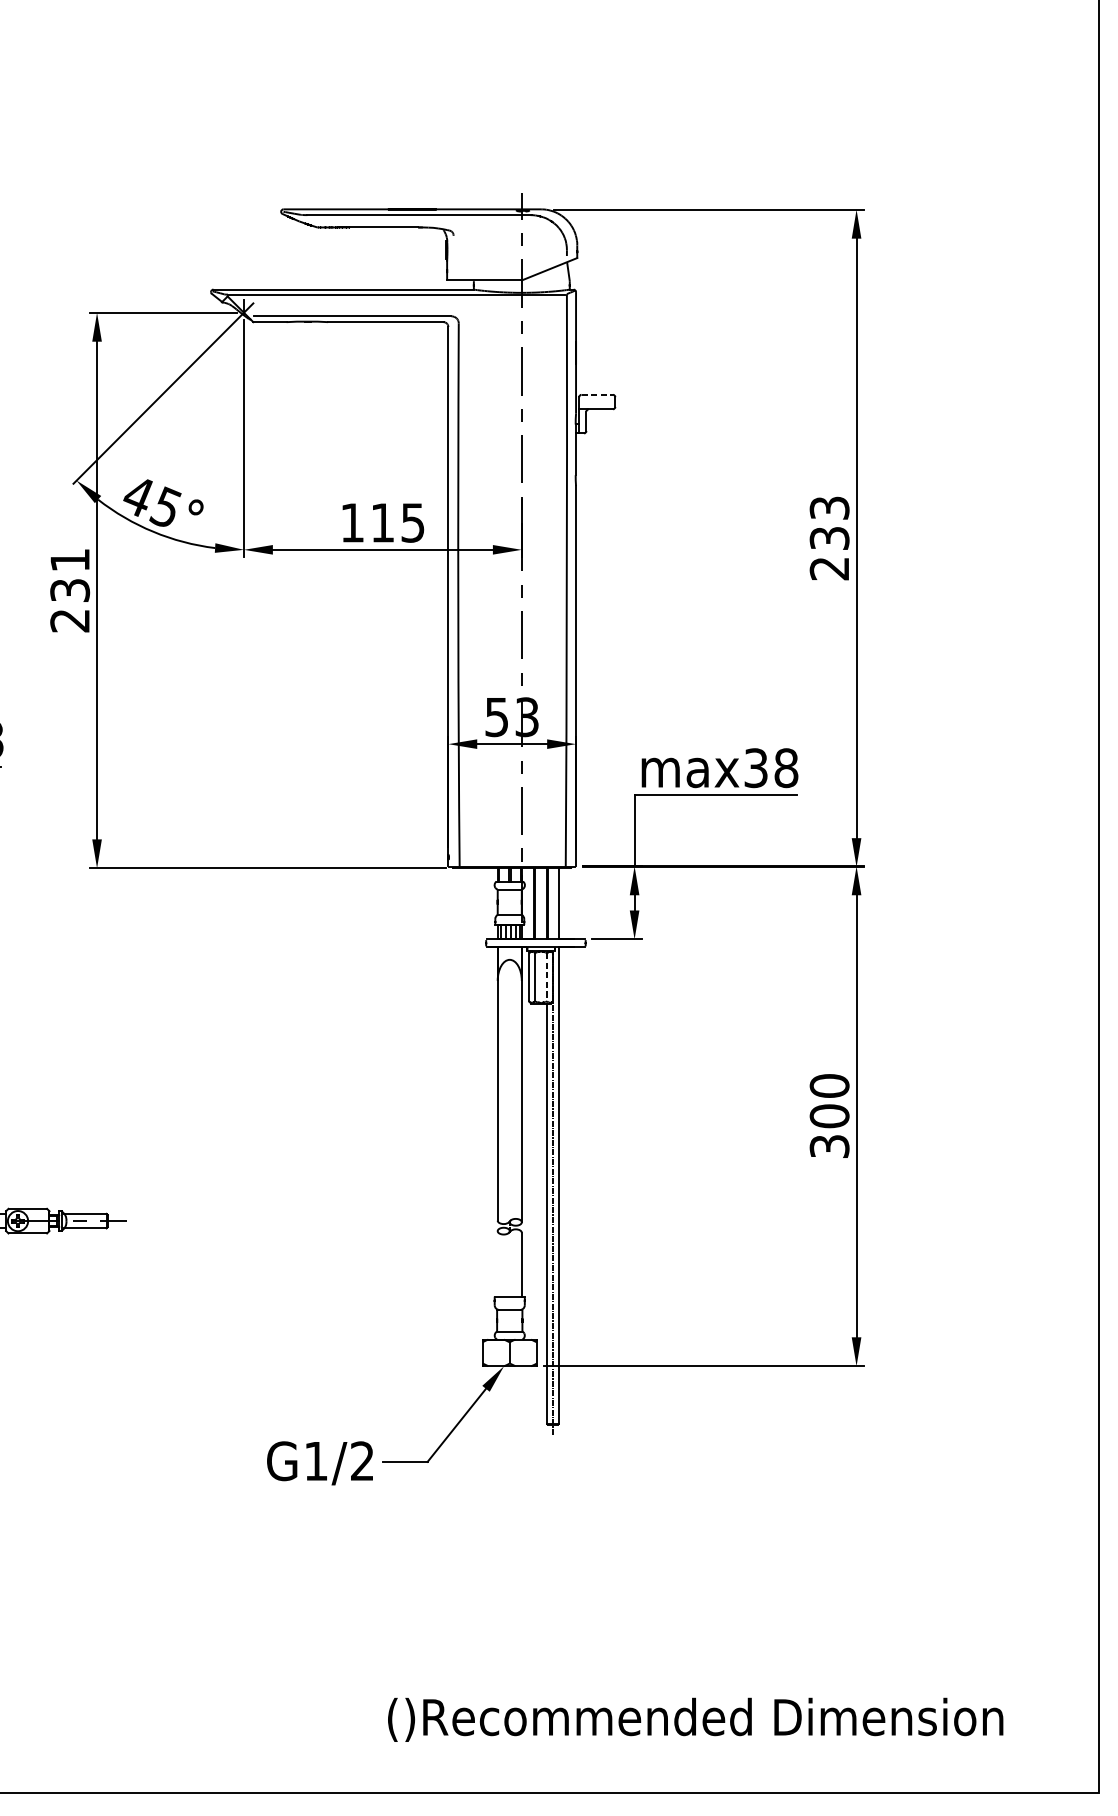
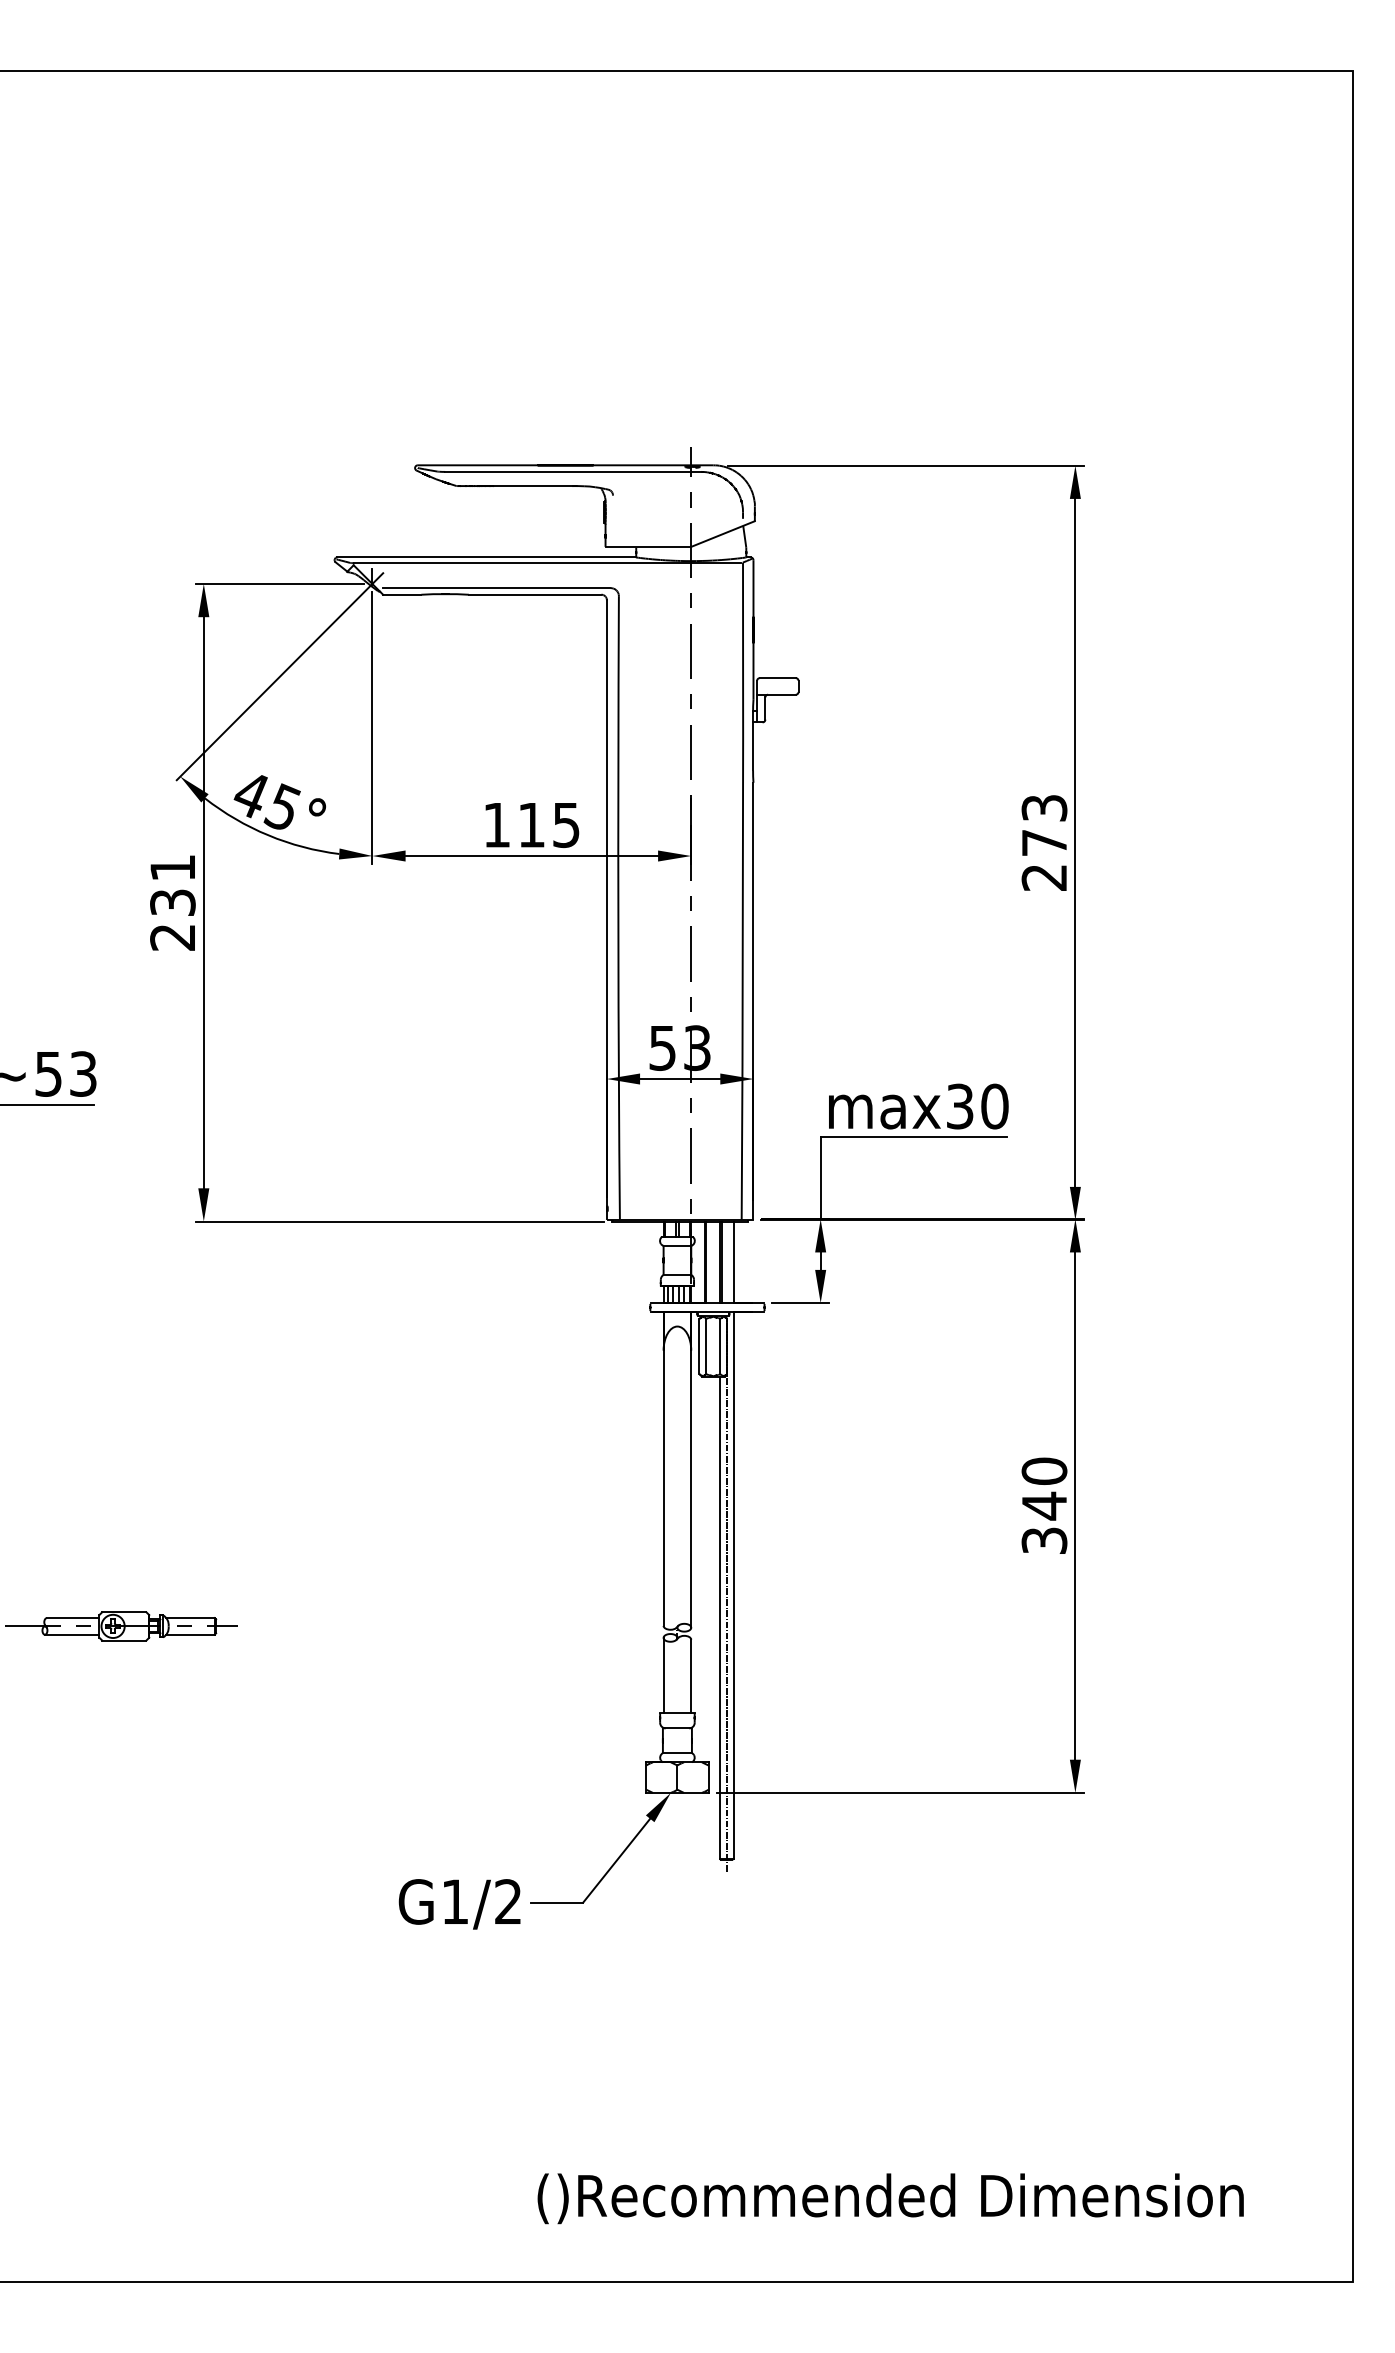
line: (596, 395) -> (777, 678), dashed -> solid
text: (829, 538) -> (1044, 843), 233 -> 273
text: (786, 768) -> (994, 1106), max38 -> max30
line: (547, 977) -> (720, 1346), dashed -> solid
text: (829, 1115) -> (1044, 1505), 300 -> 340
line: (497, 1263) -> (663, 1675), added

